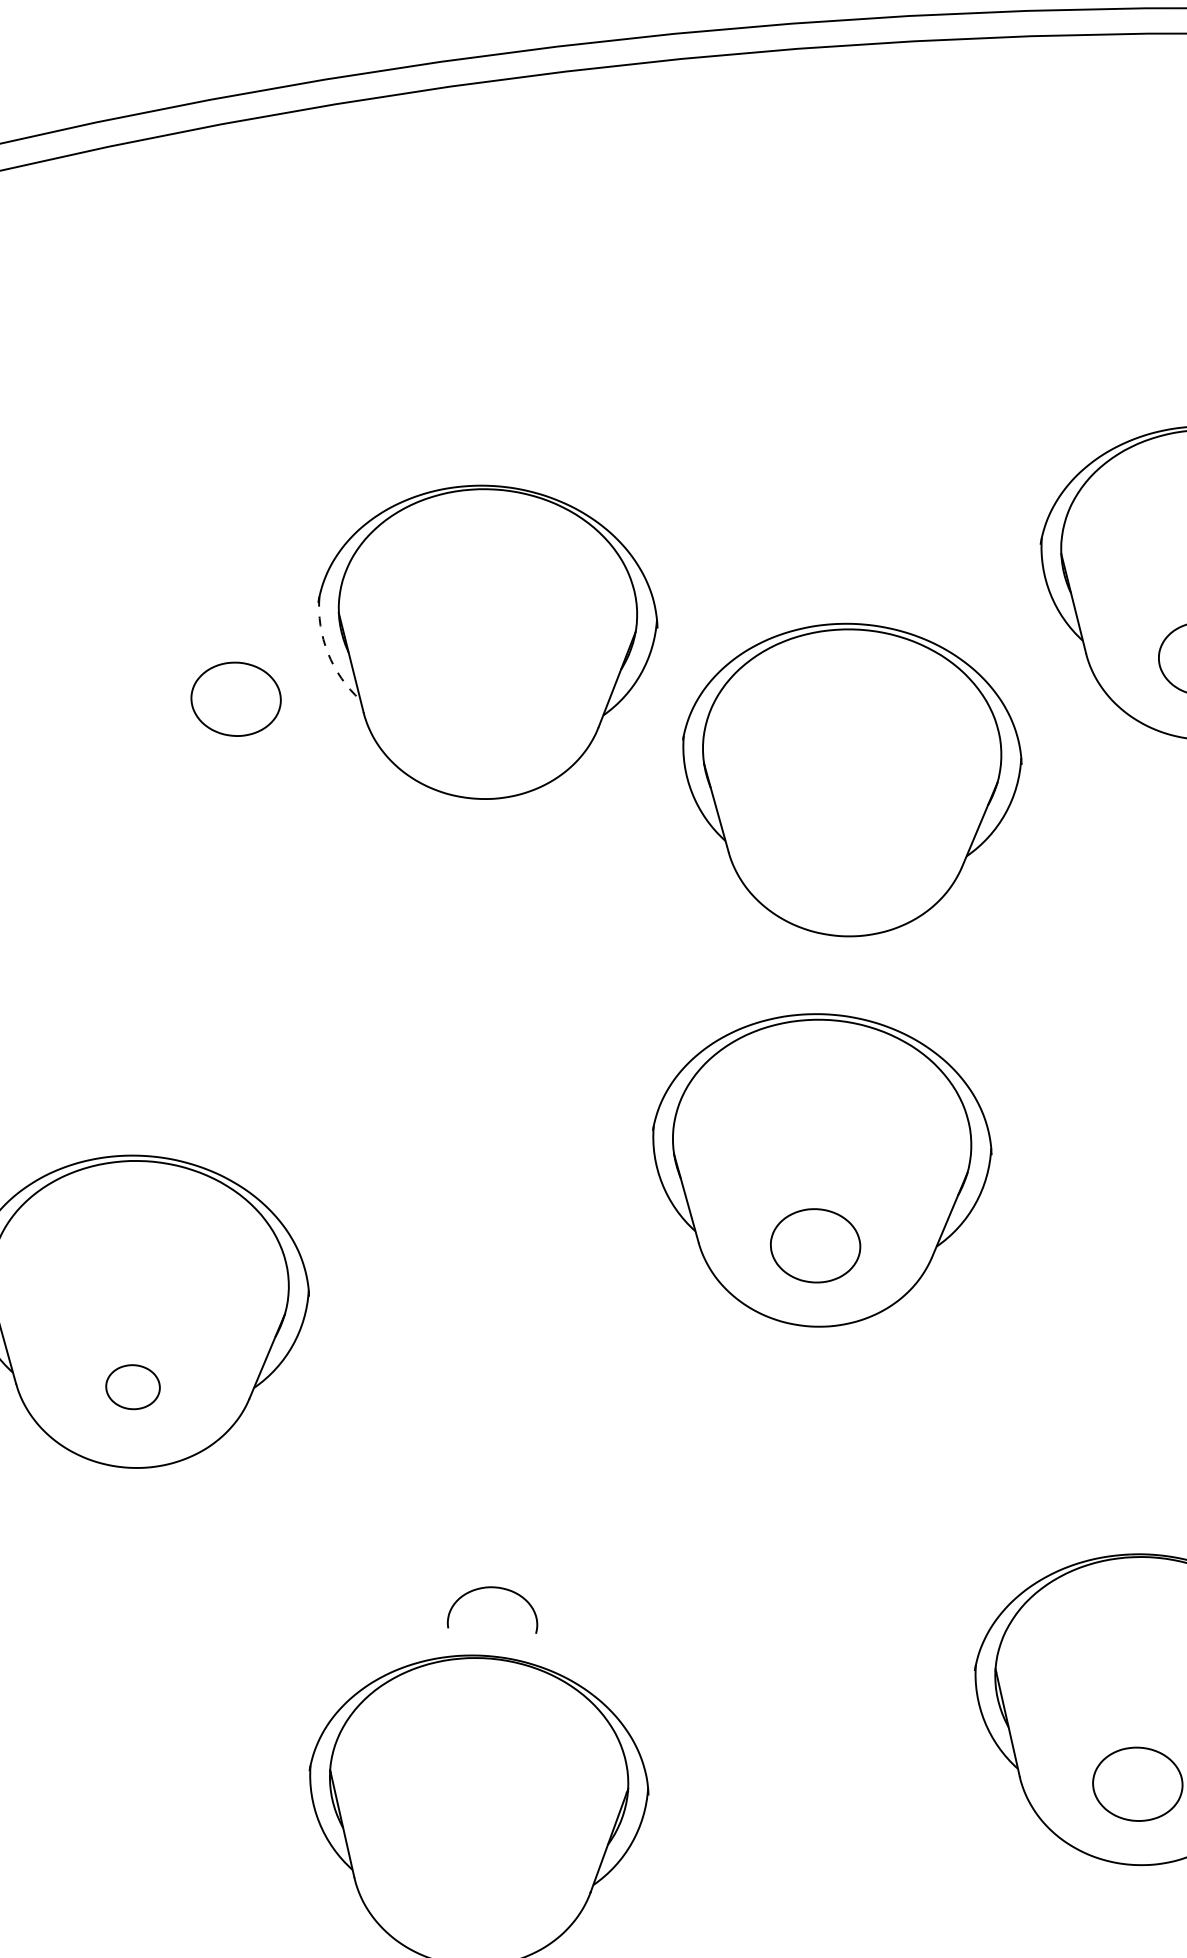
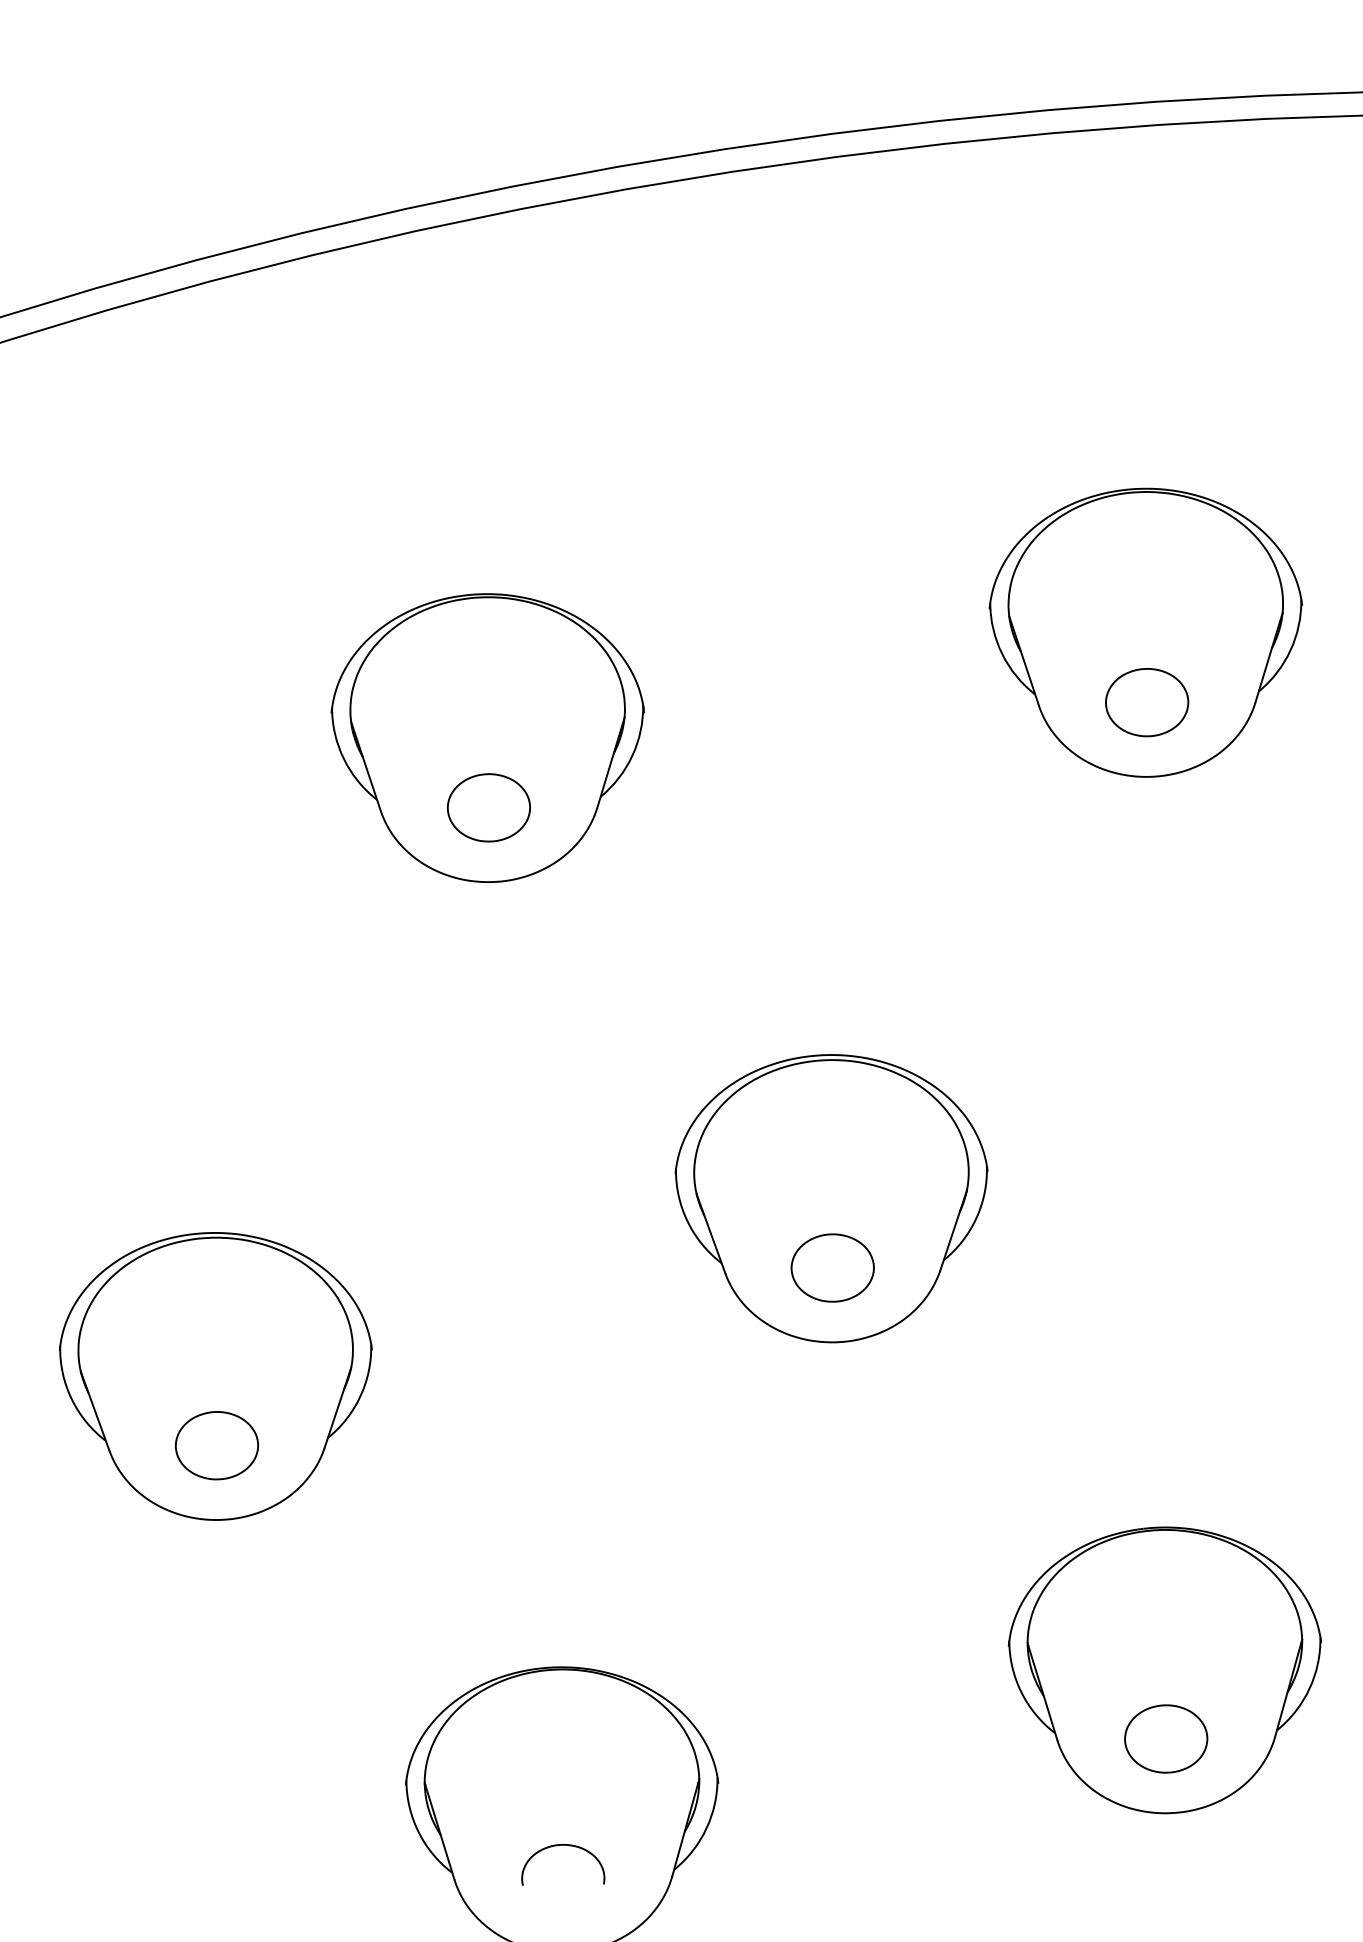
arc: (327, 653) -> (343, 759), dashed -> solid
part: (235, 698) -> (488, 807), moved
part: (850, 779) -> (831, 838), removed
part: (132, 1386) -> (216, 1445), size x1.67
curve: (488, 1588) -> (557, 1846), moved

